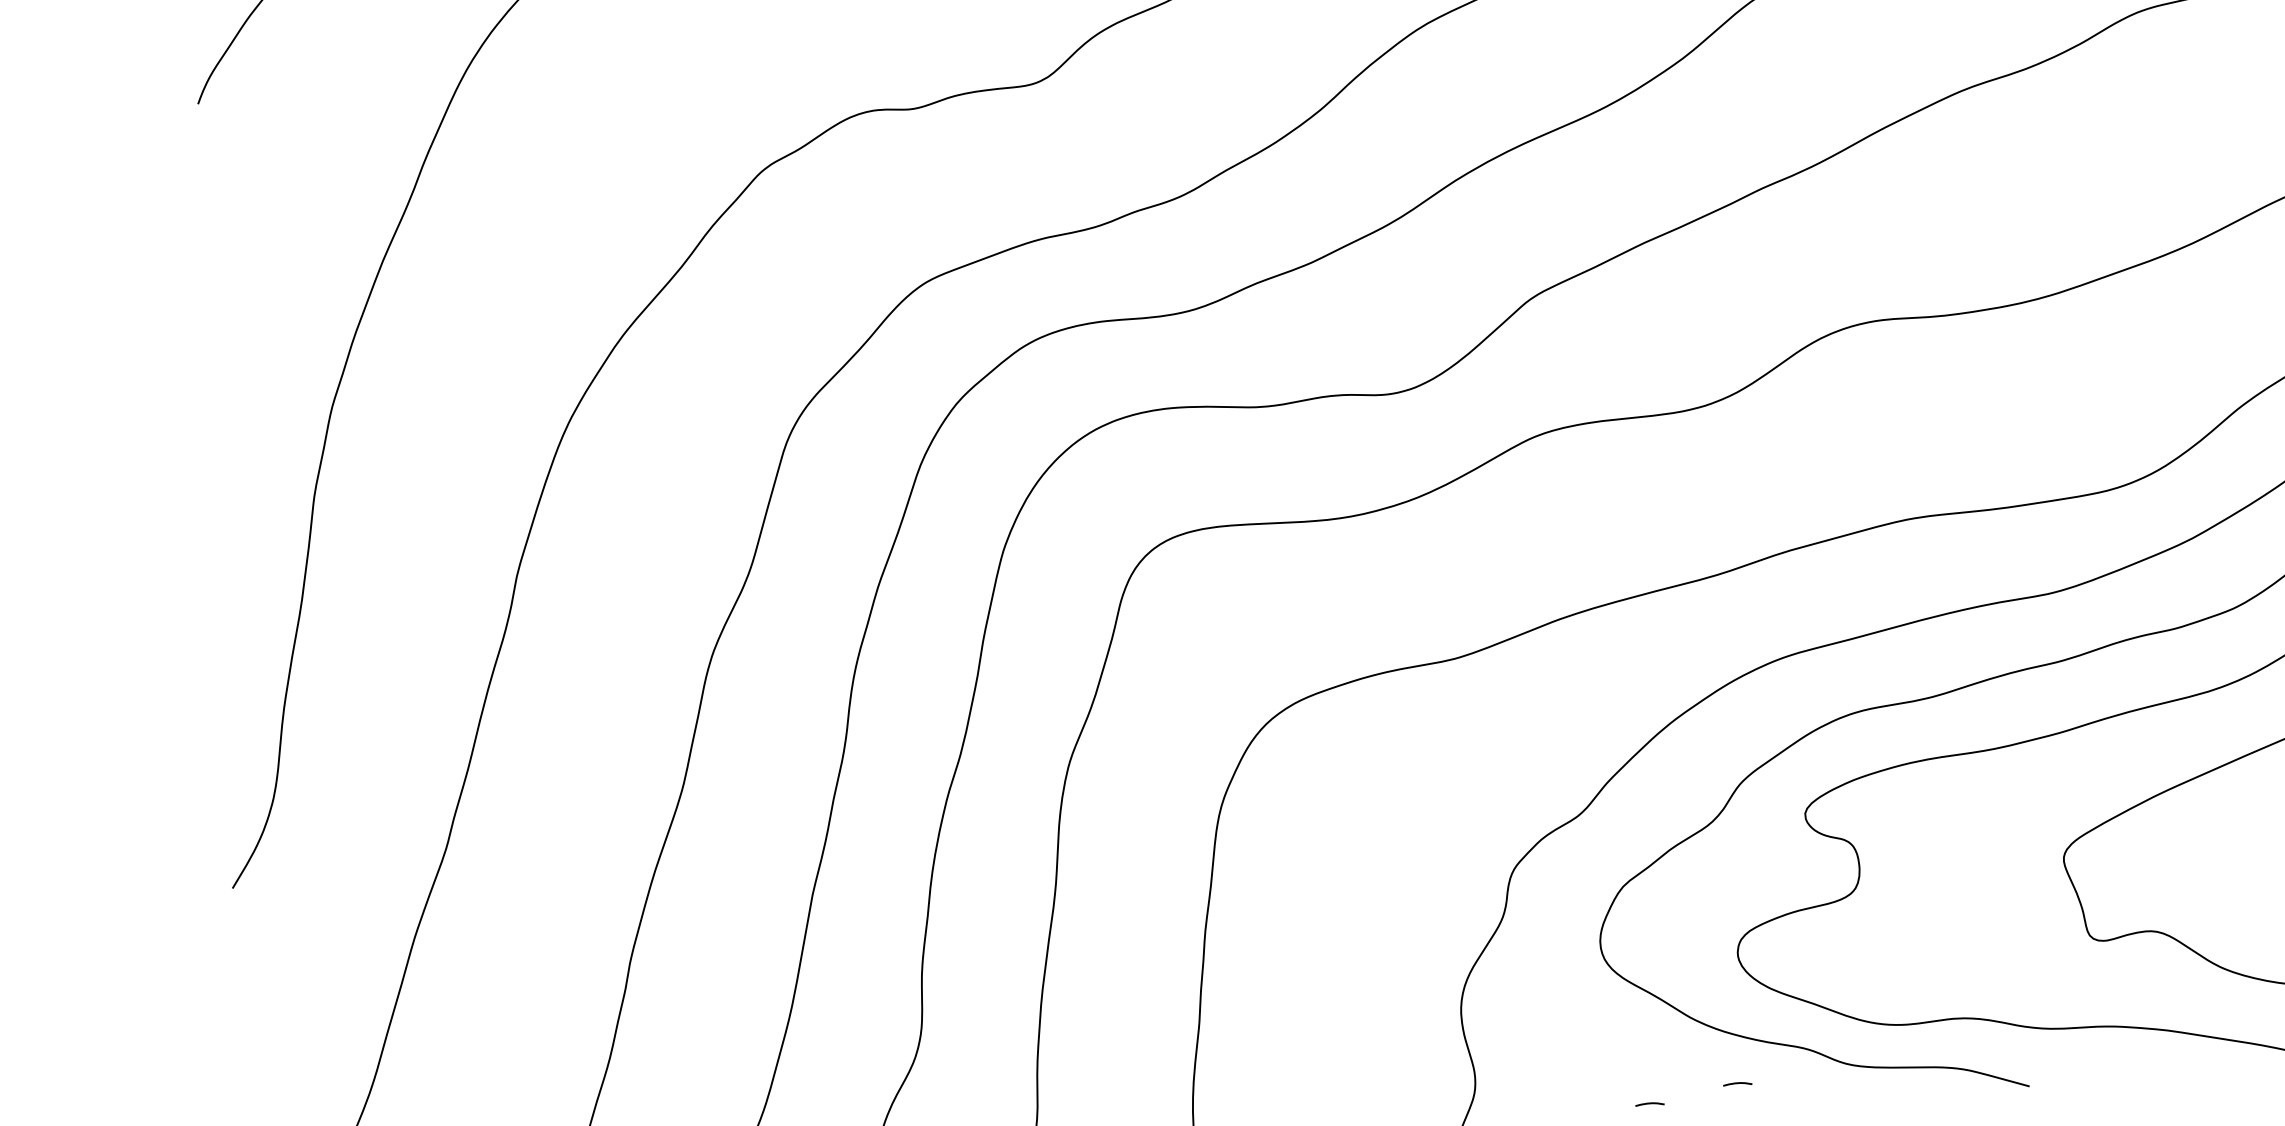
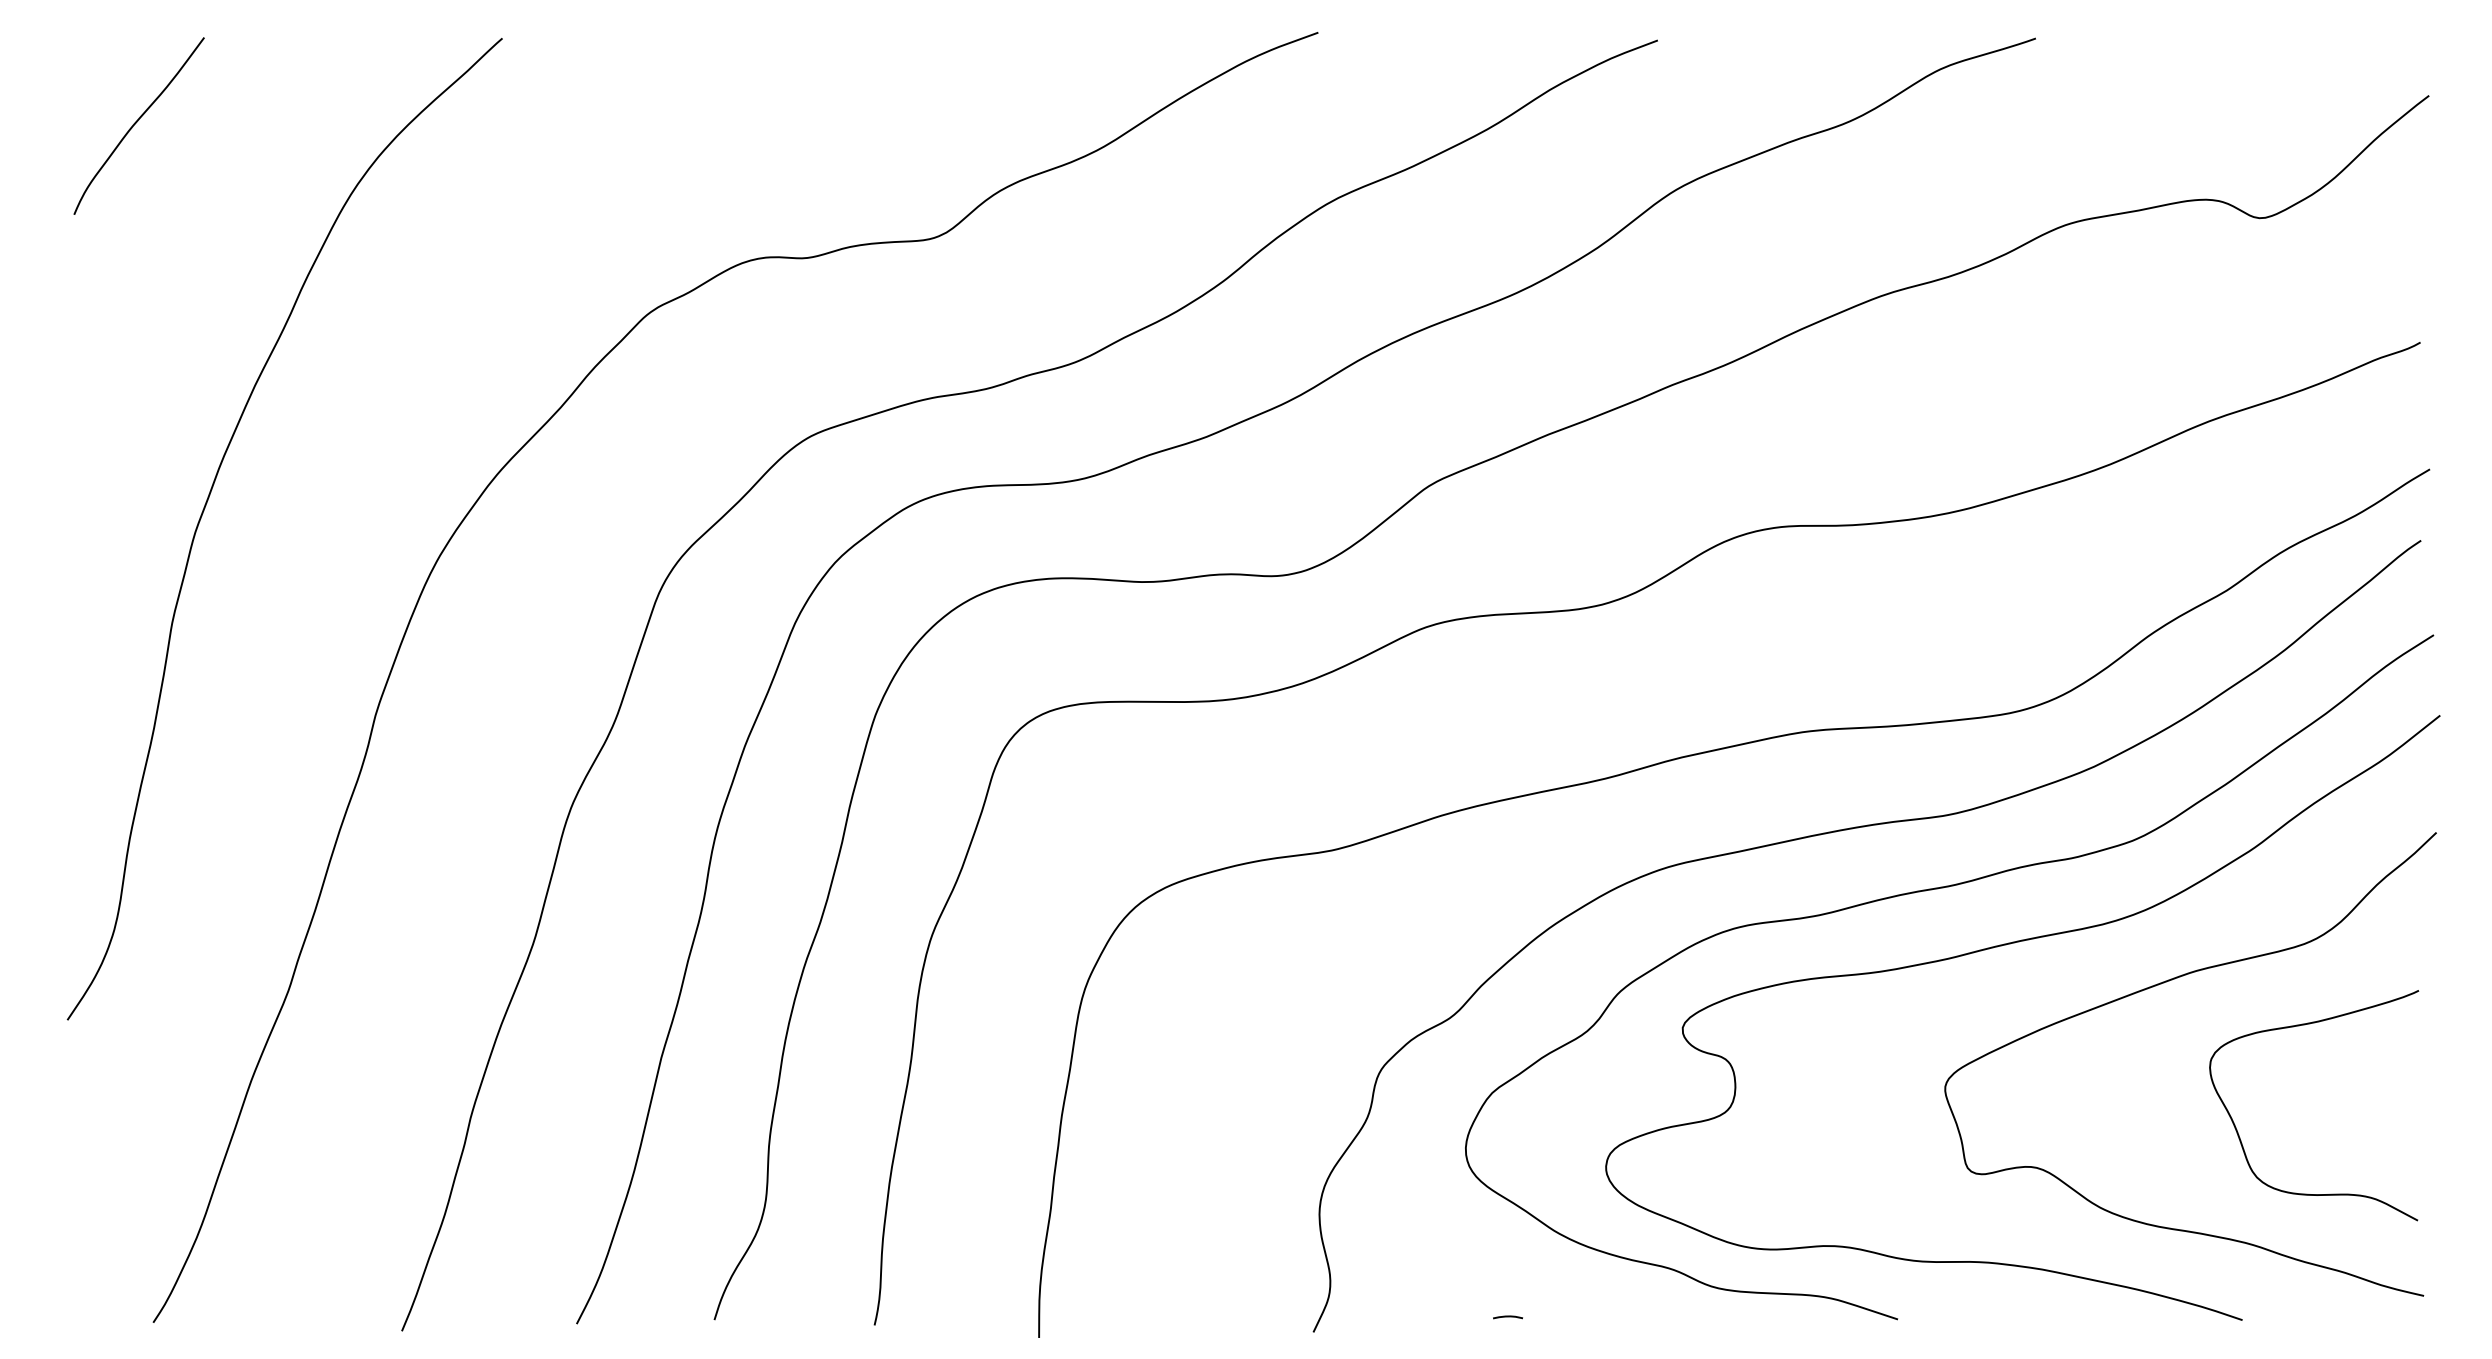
curve: (1737, 1084) -> (1598, 1301), removed

